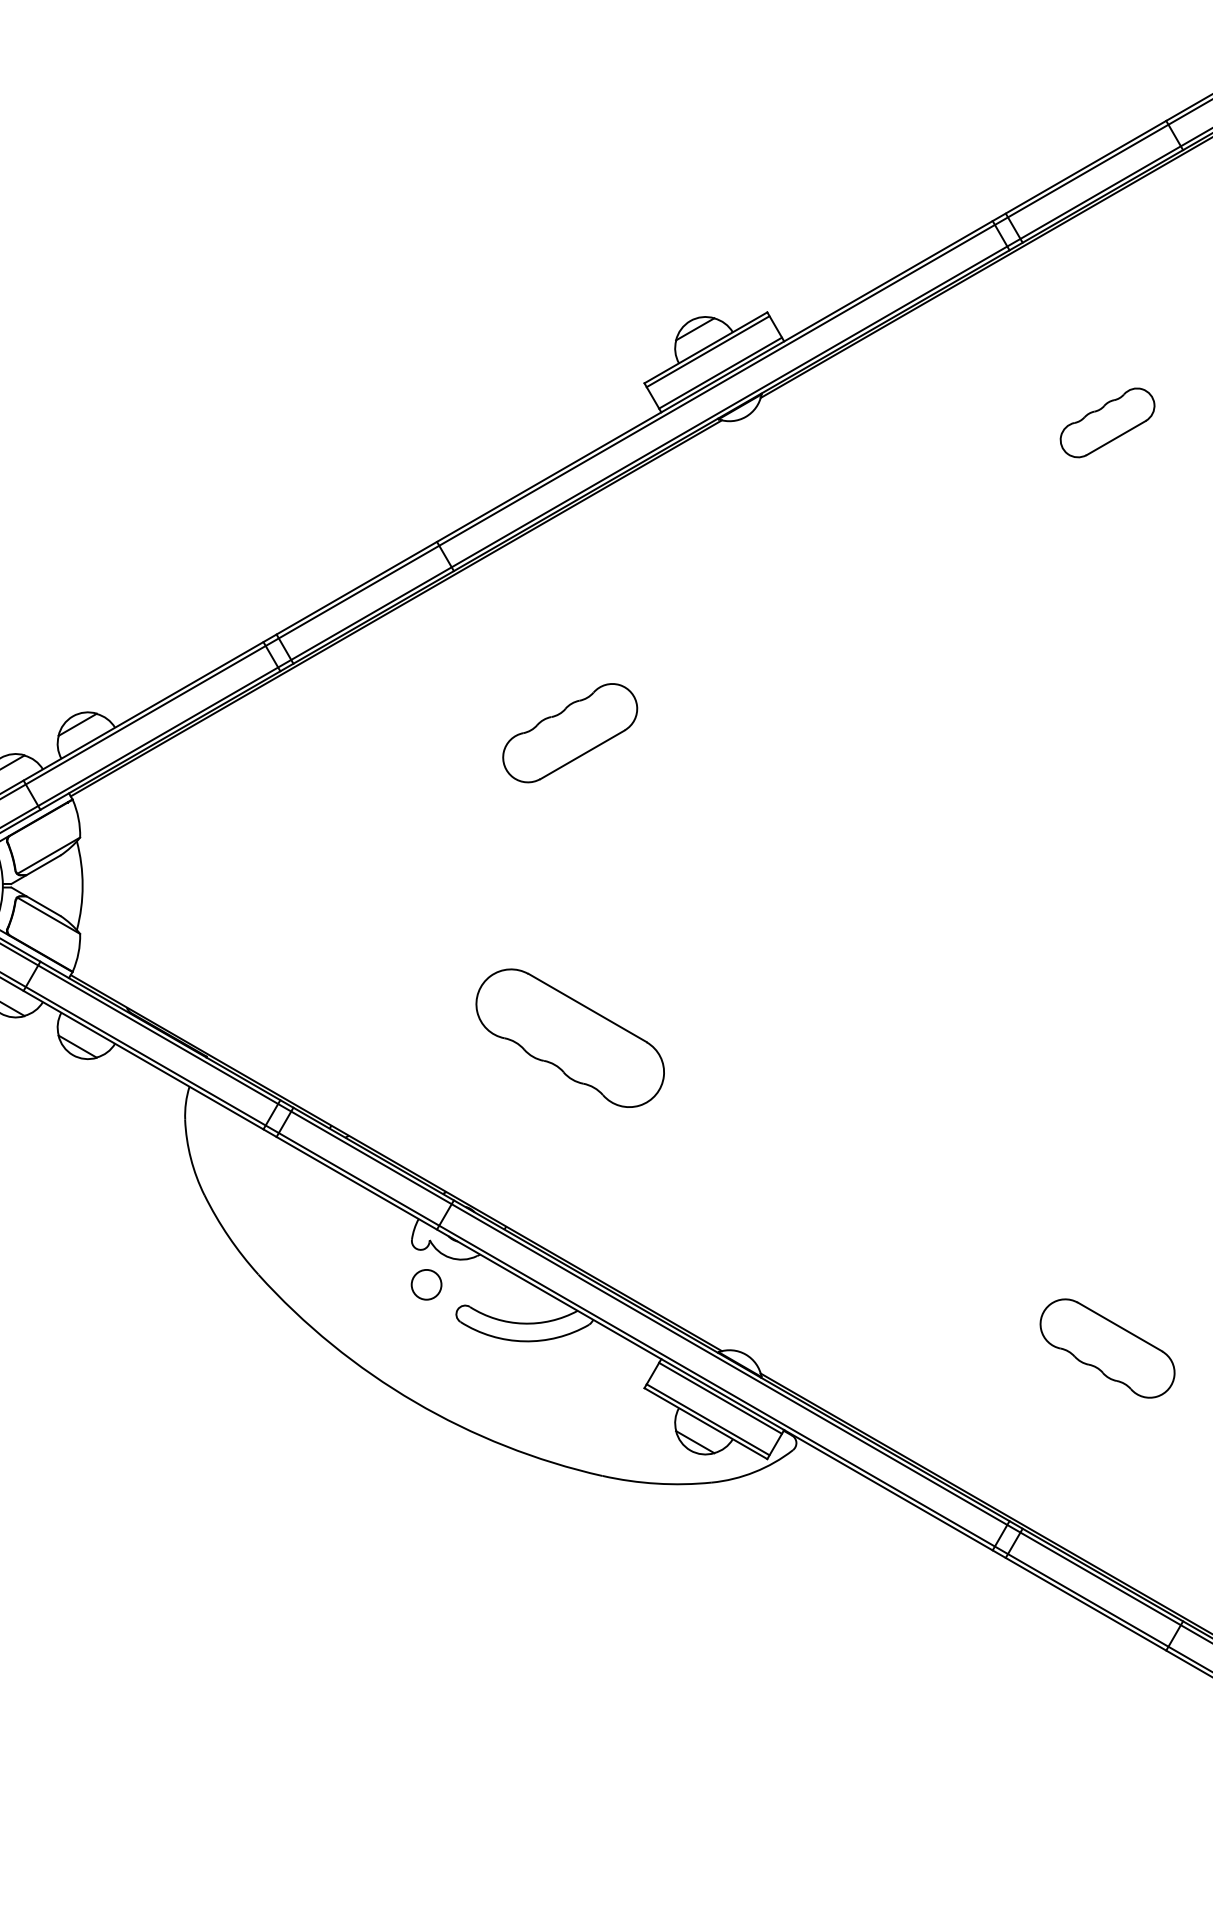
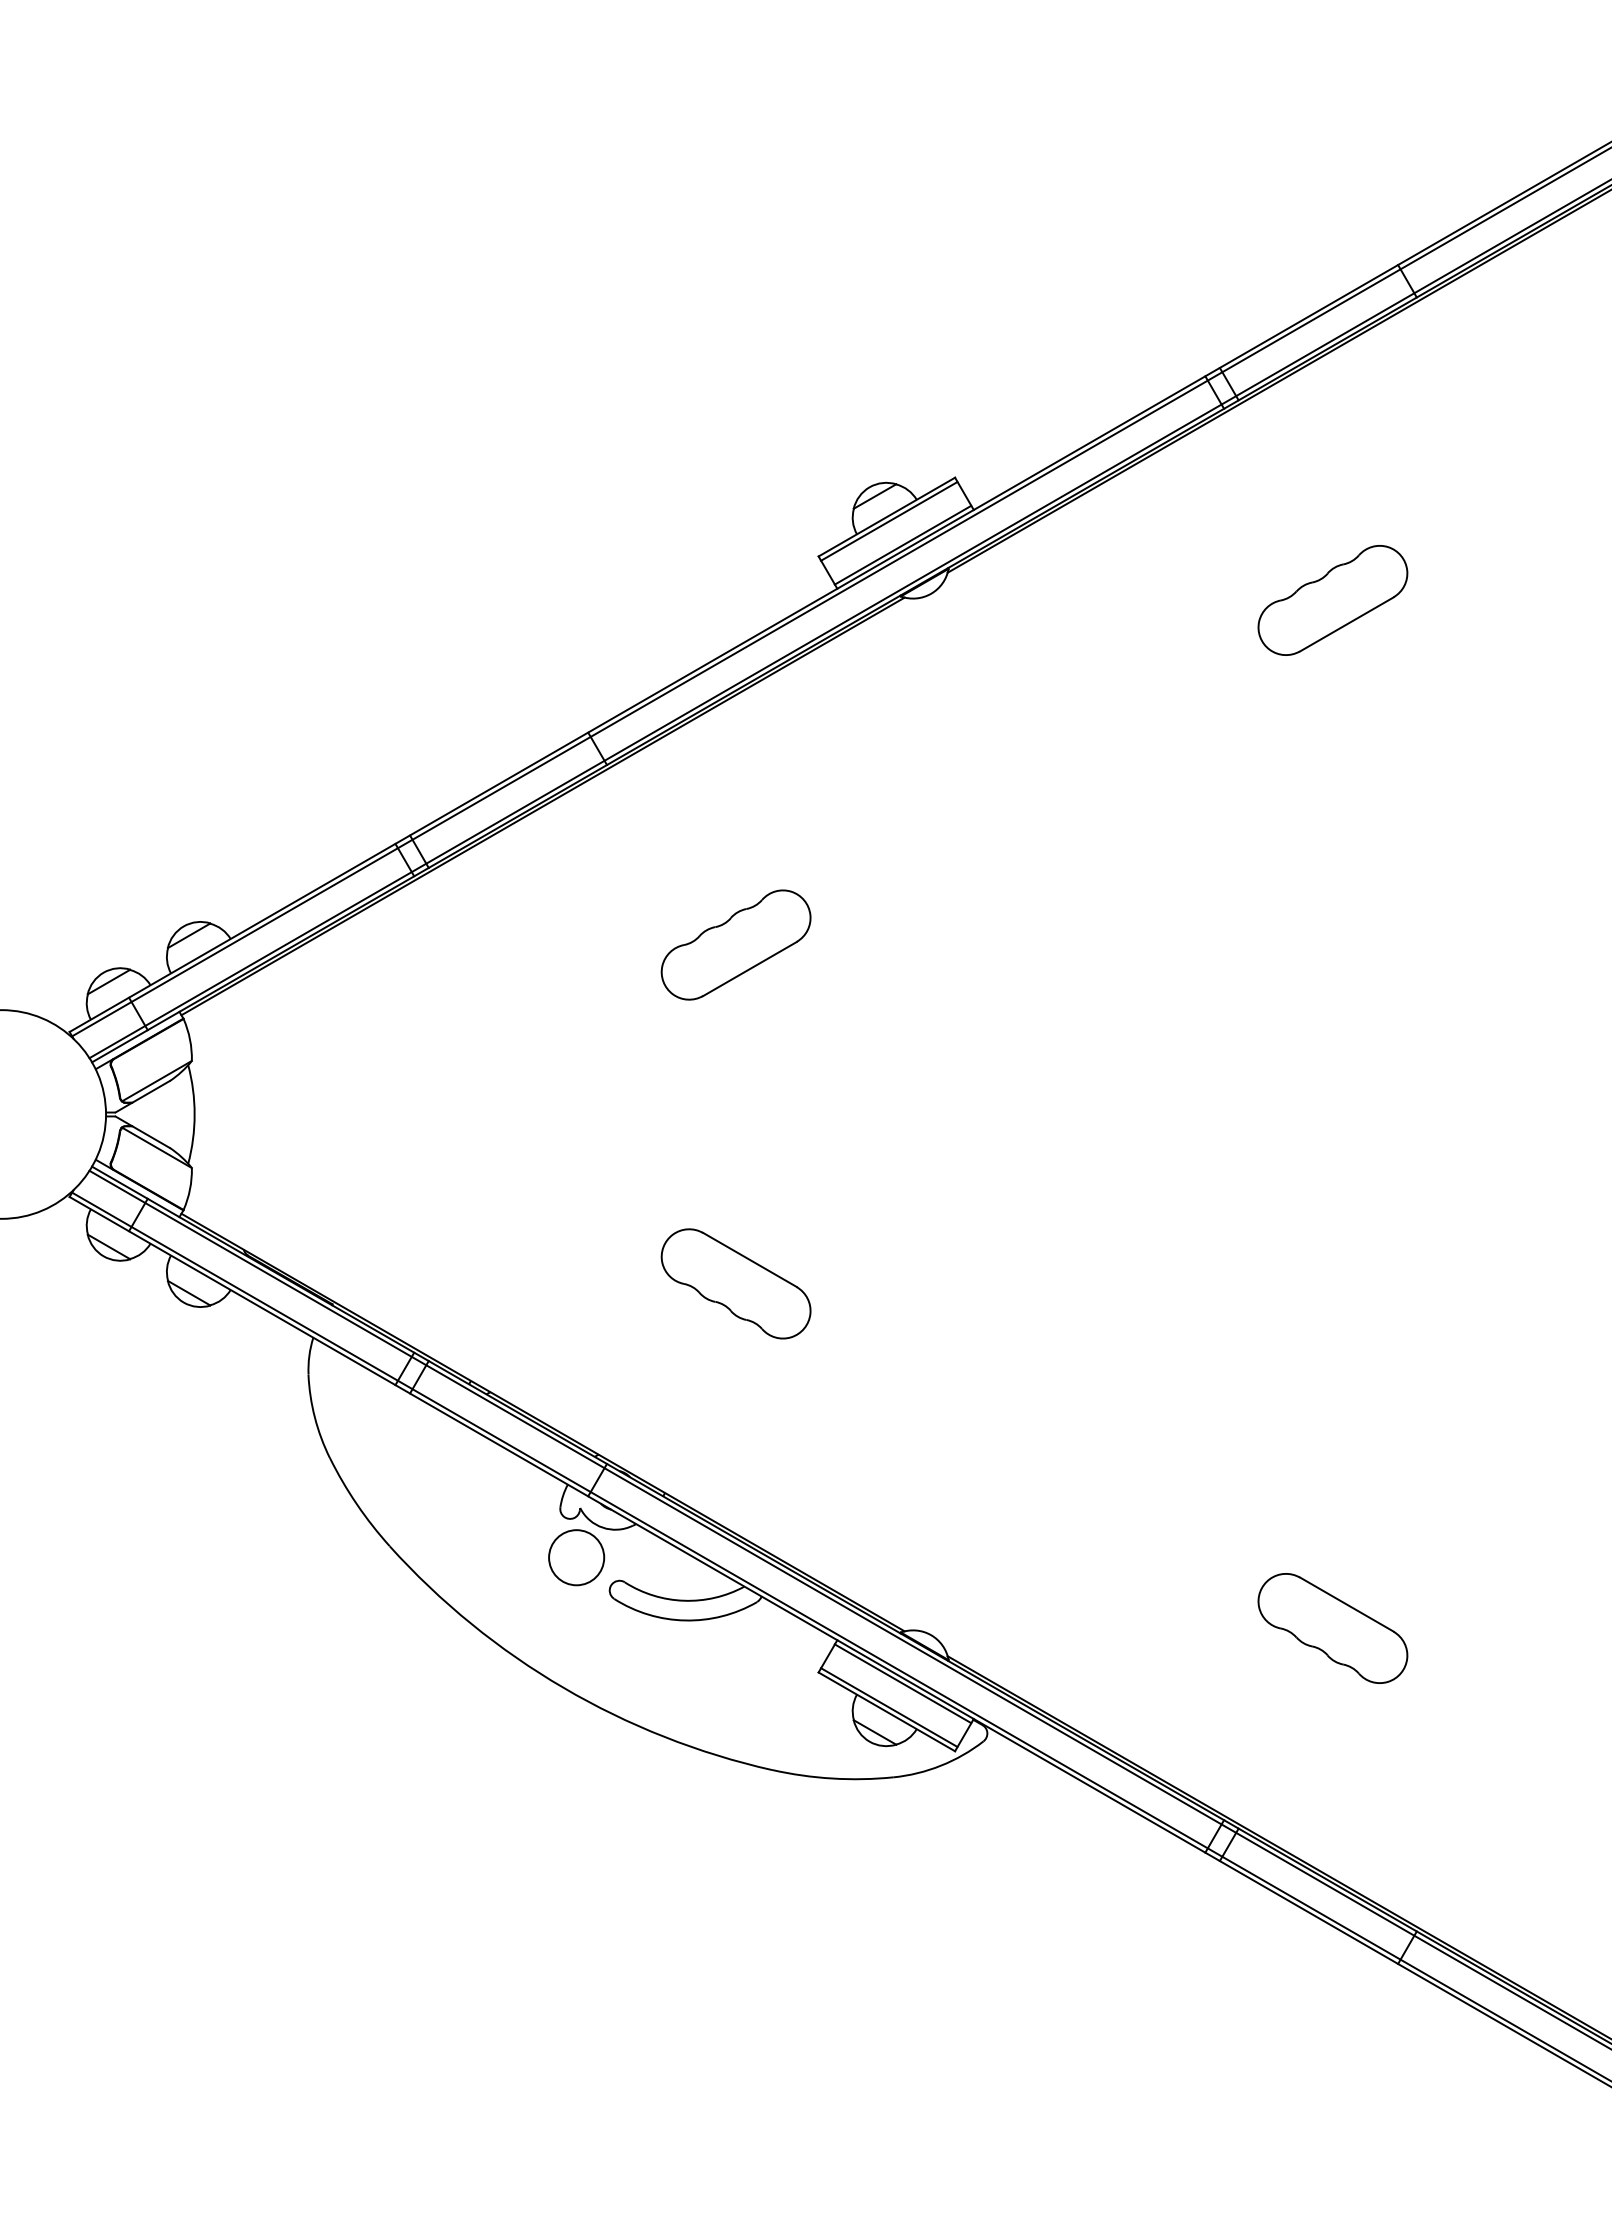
part: (1107, 422) -> (1332, 600), size x1.43
part: (569, 1037) -> (735, 1283), size x0.71
circle: (426, 1284) -> (576, 1557), size x1.67

